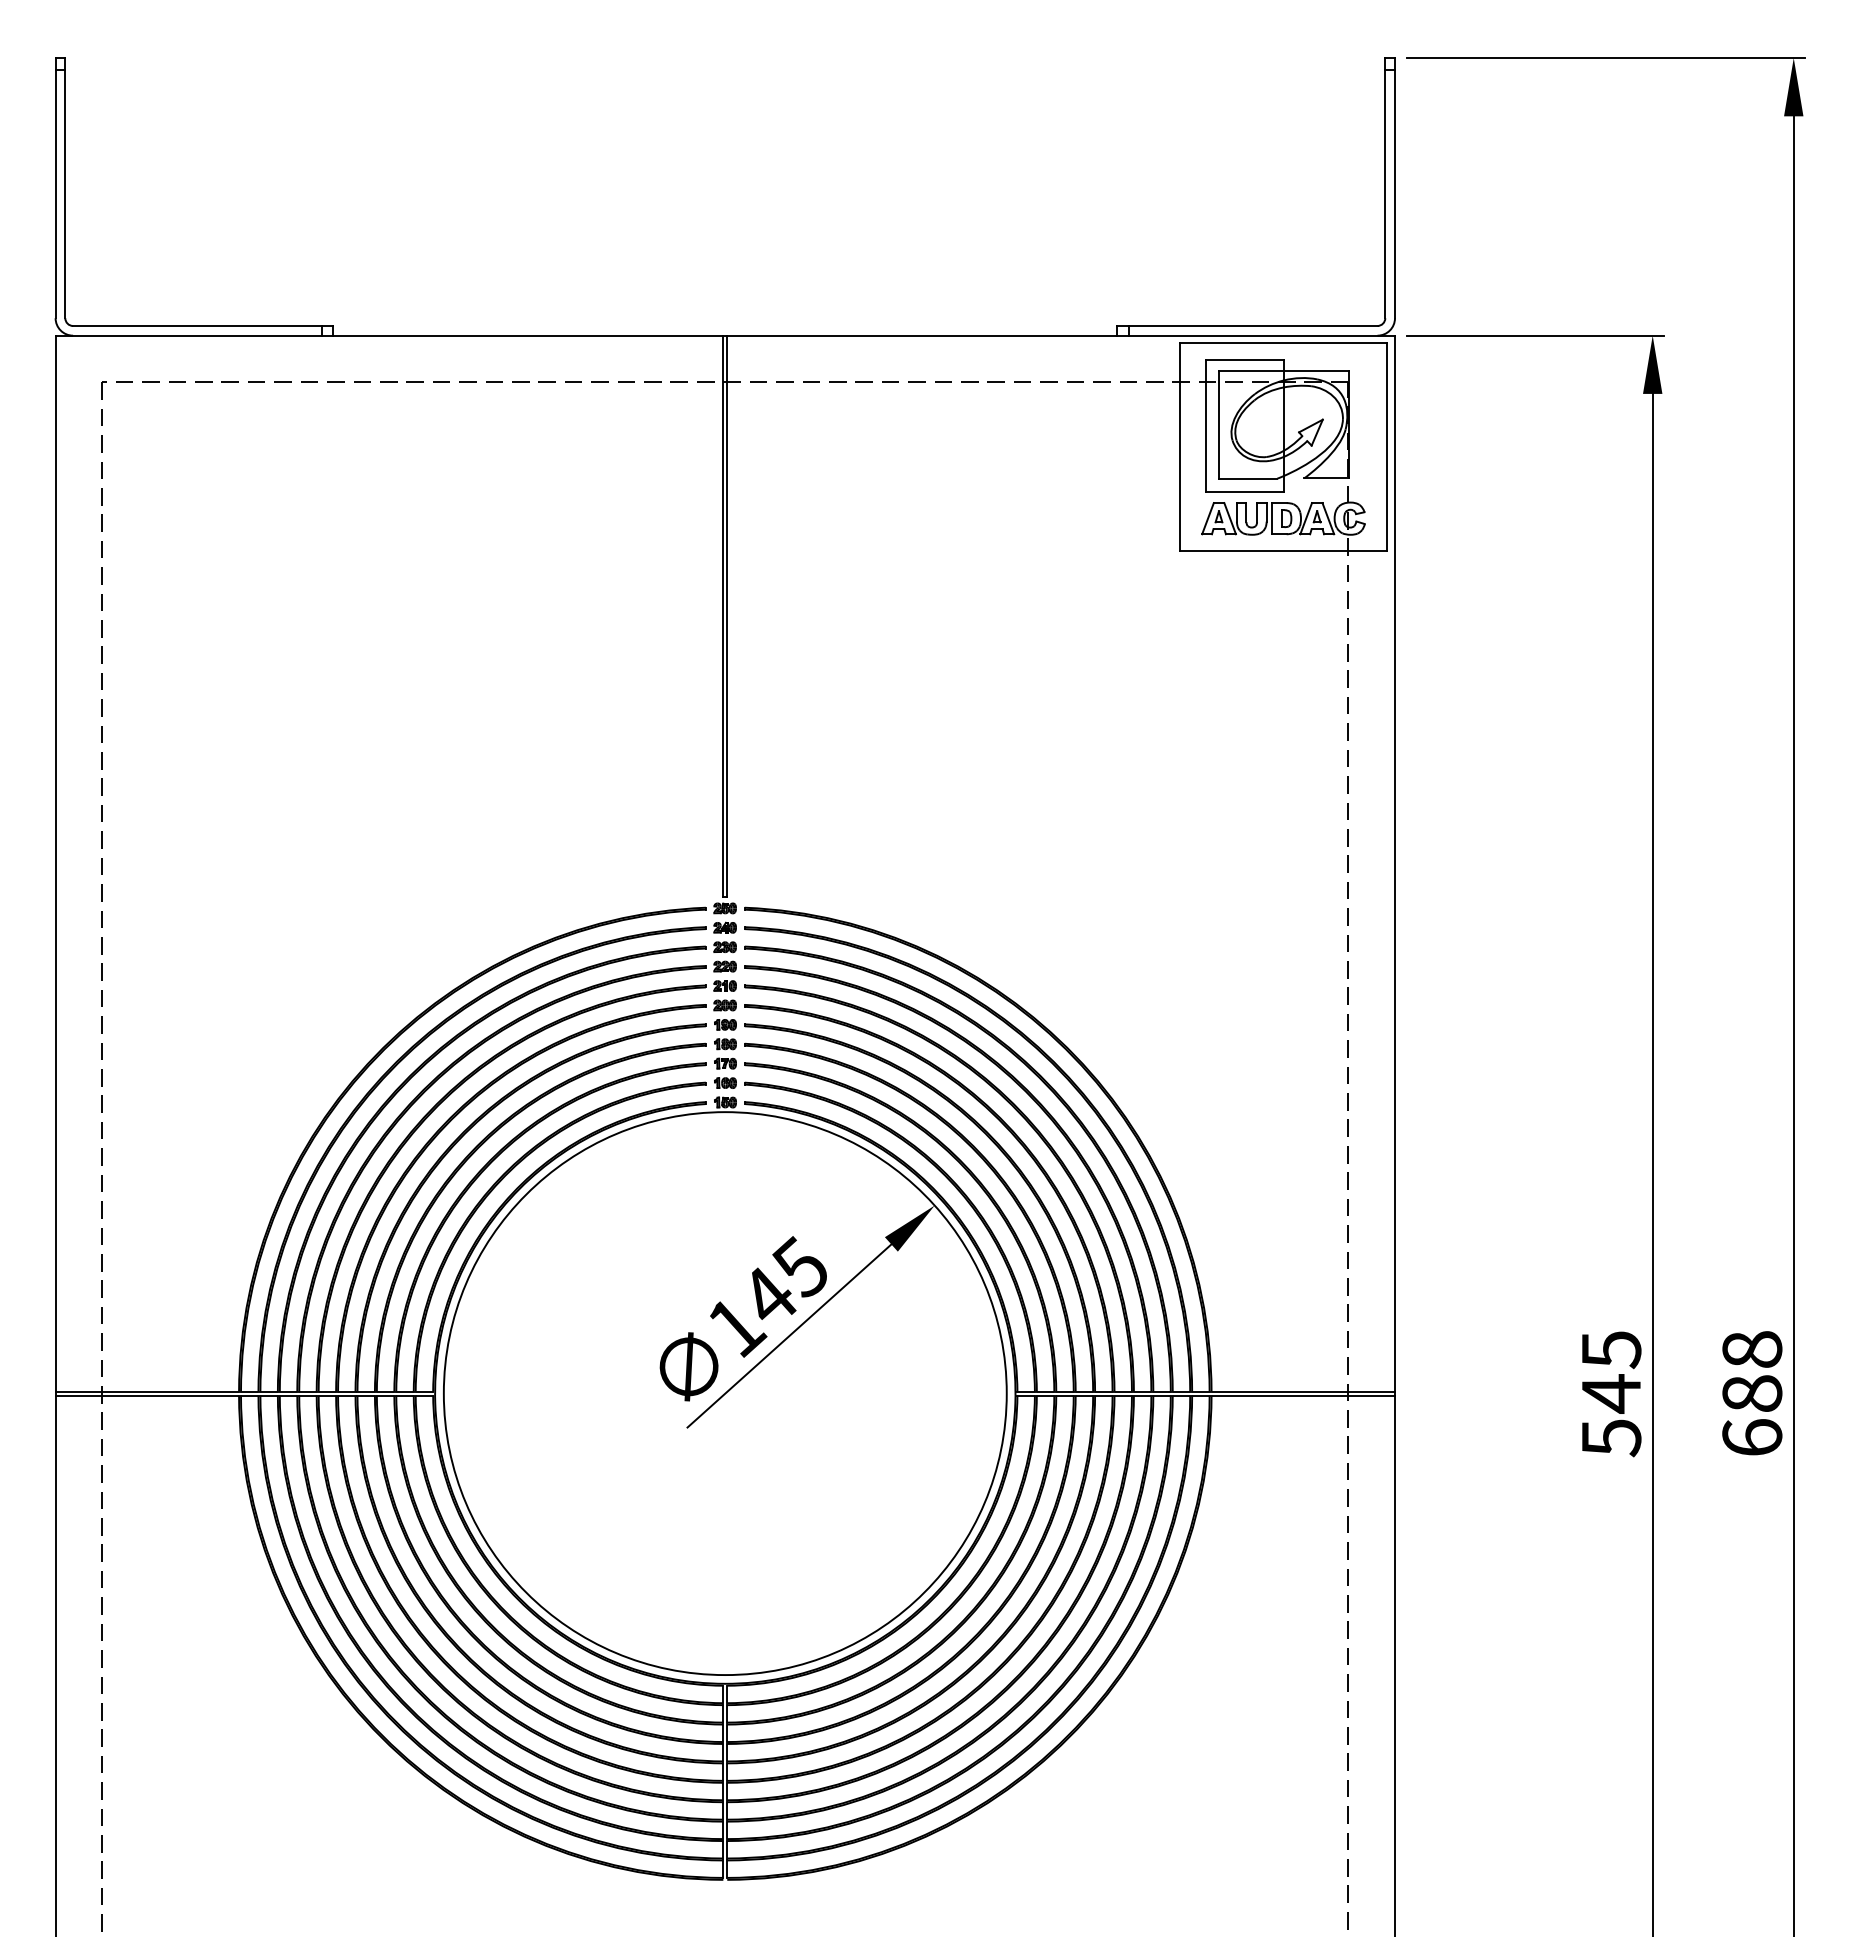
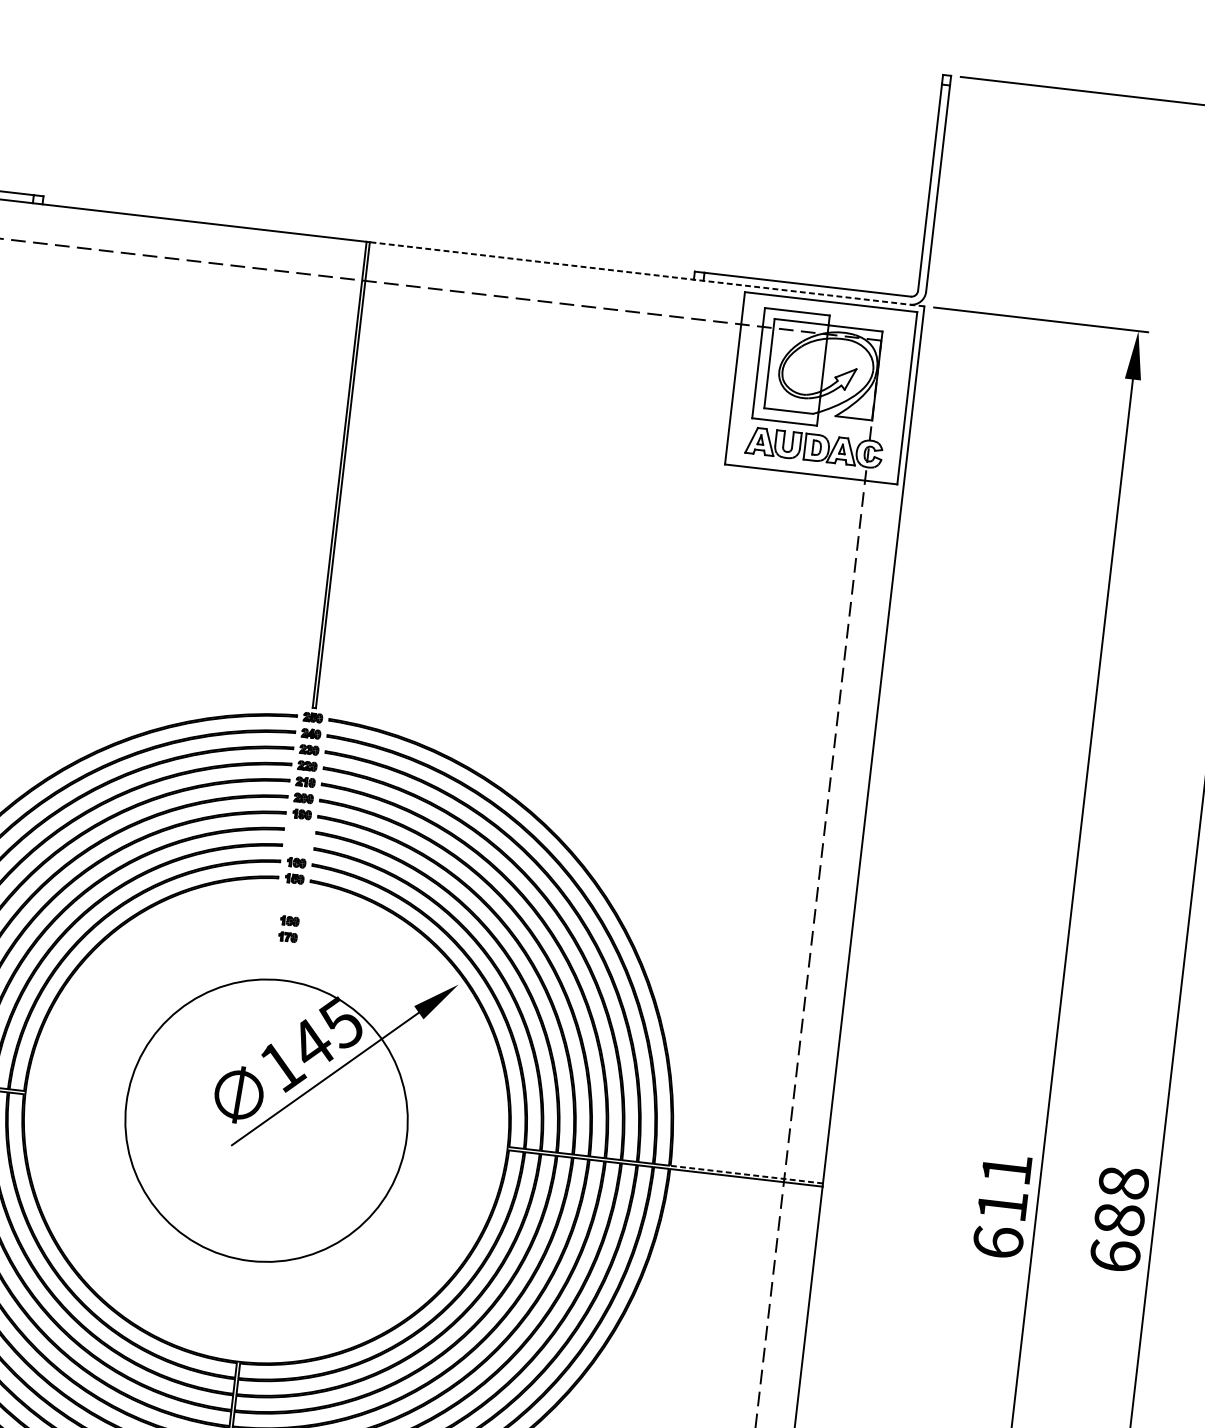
line: (1061, 335) -> (647, 274), solid -> dashed
part: (725, 1053) -> (288, 928), moved
line: (1303, 1391) -> (747, 1174), solid -> dashed
circle: (724, 1393) -> (265, 1120), size x0.6
text: (1611, 1394) -> (1002, 1206), 545 -> 611

